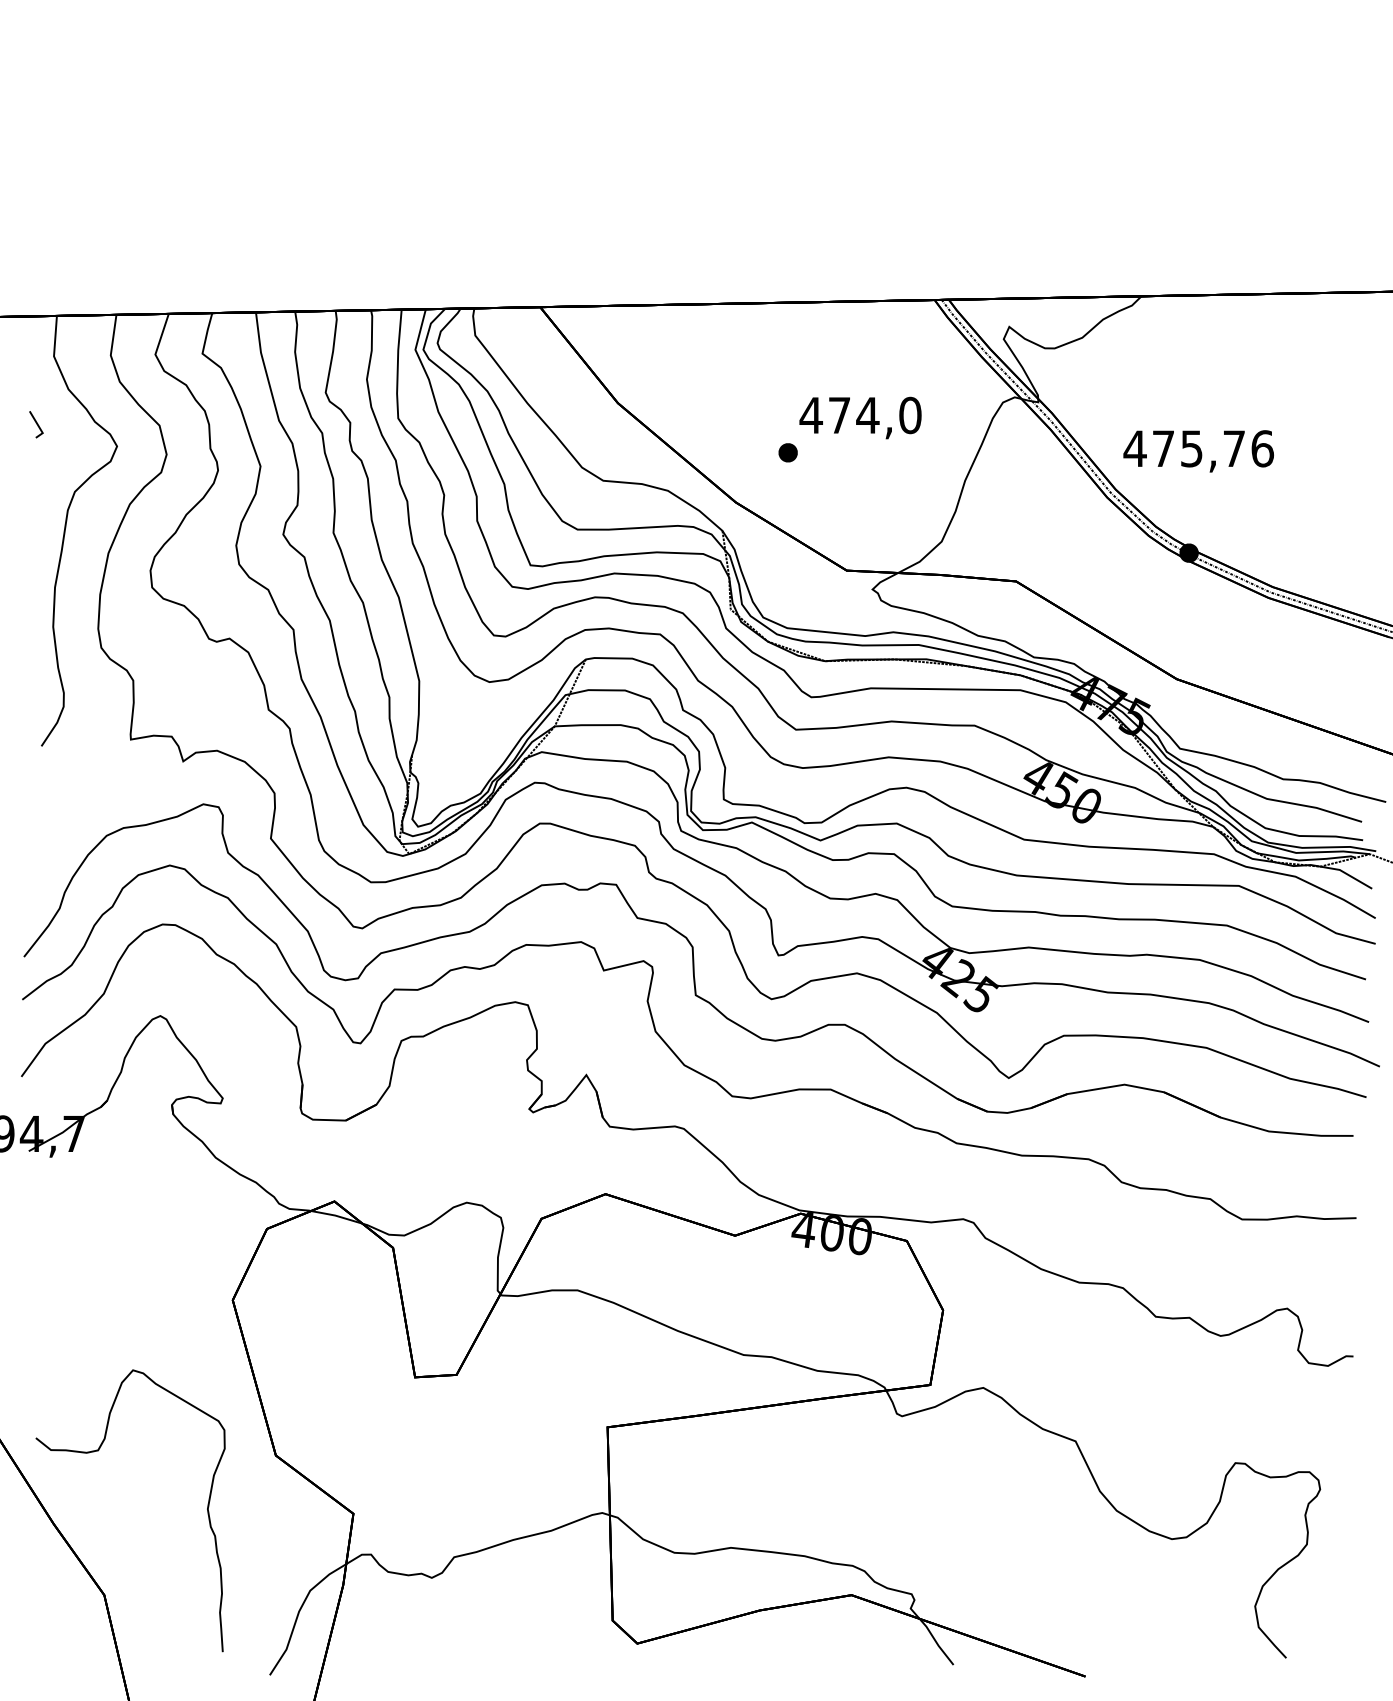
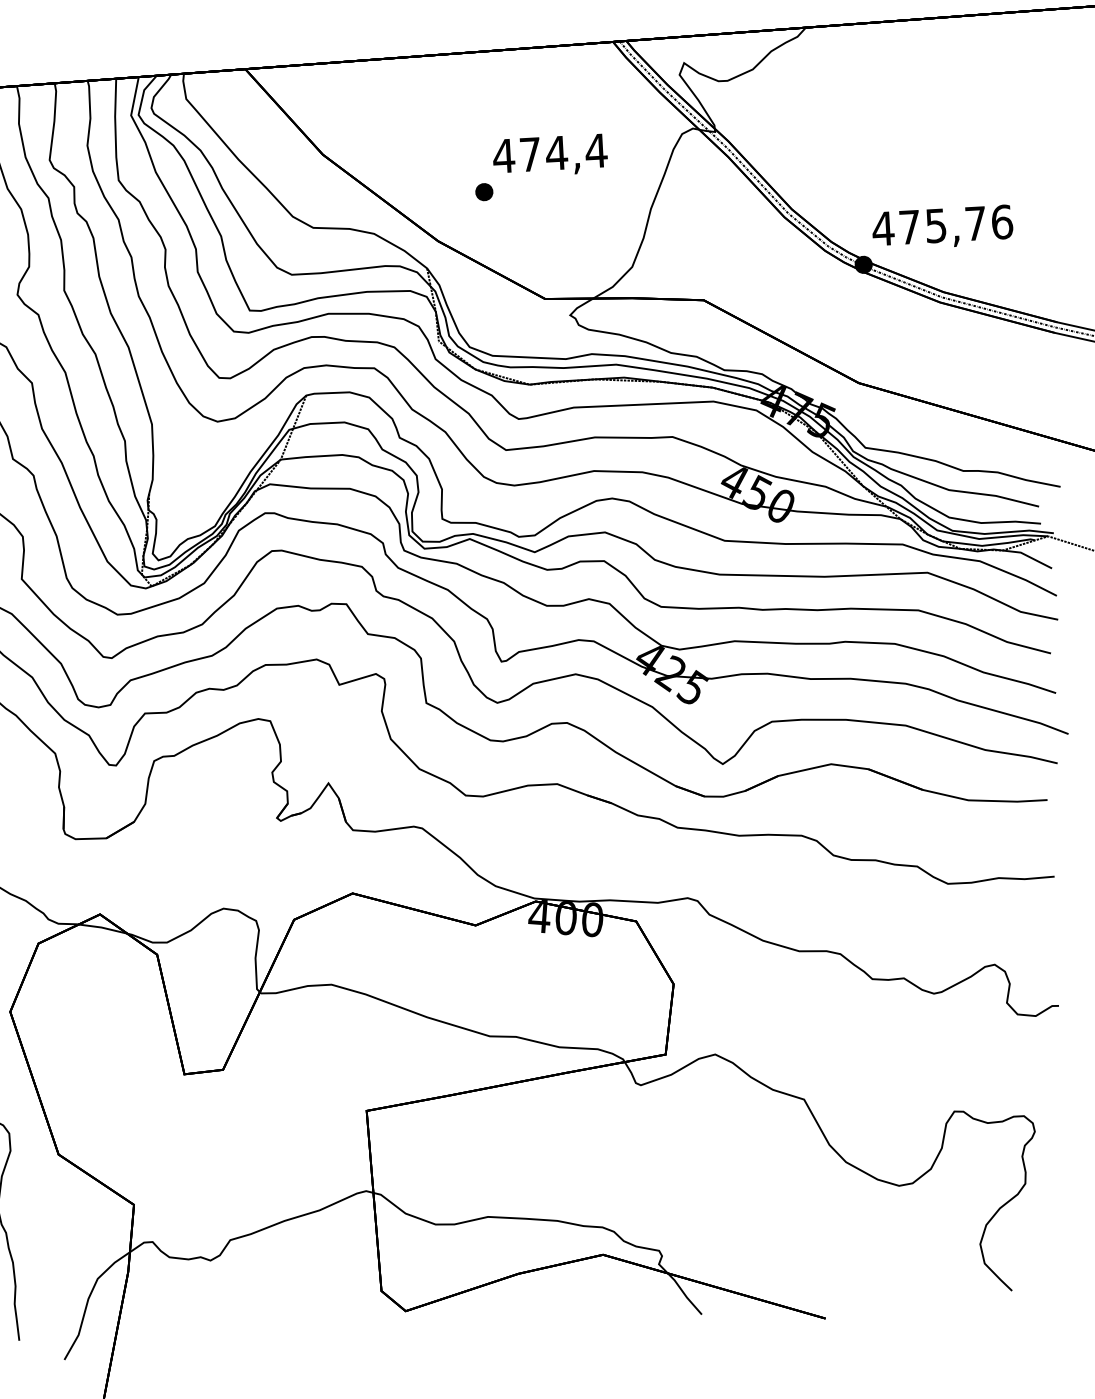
text: (910, 415) -> (596, 150), 474,0 -> 474,4
text: (1198, 451) -> (942, 228), moved

